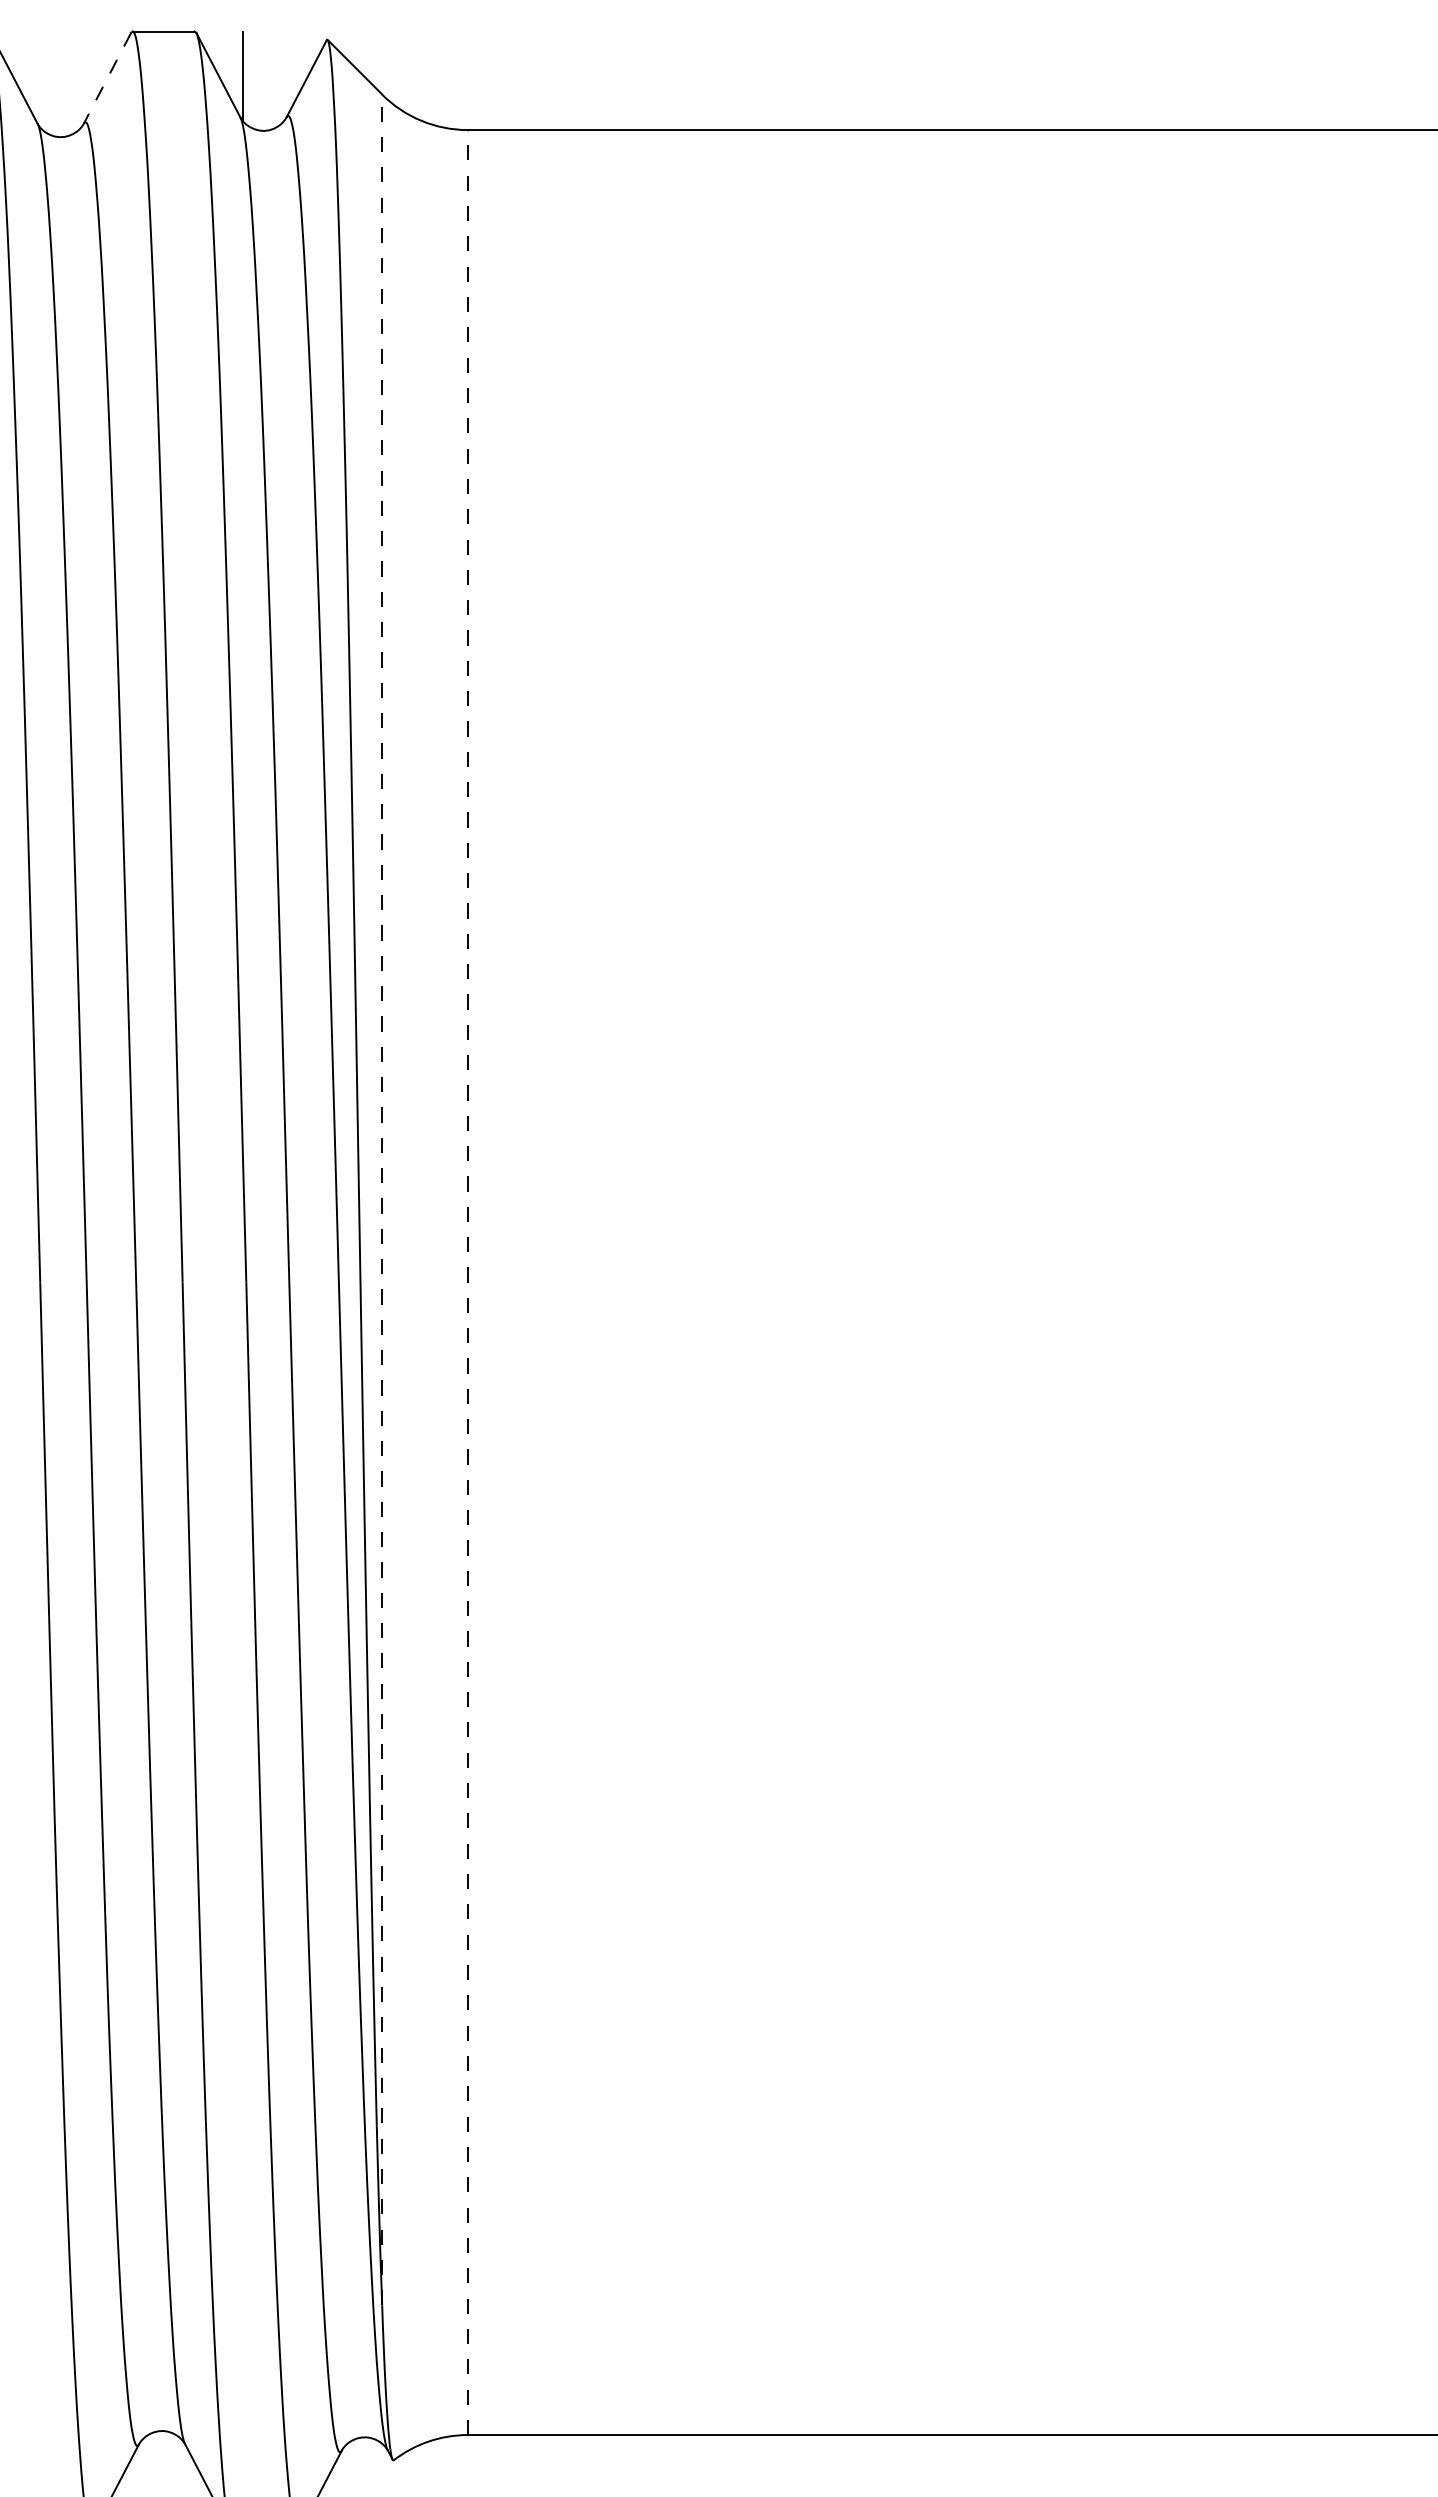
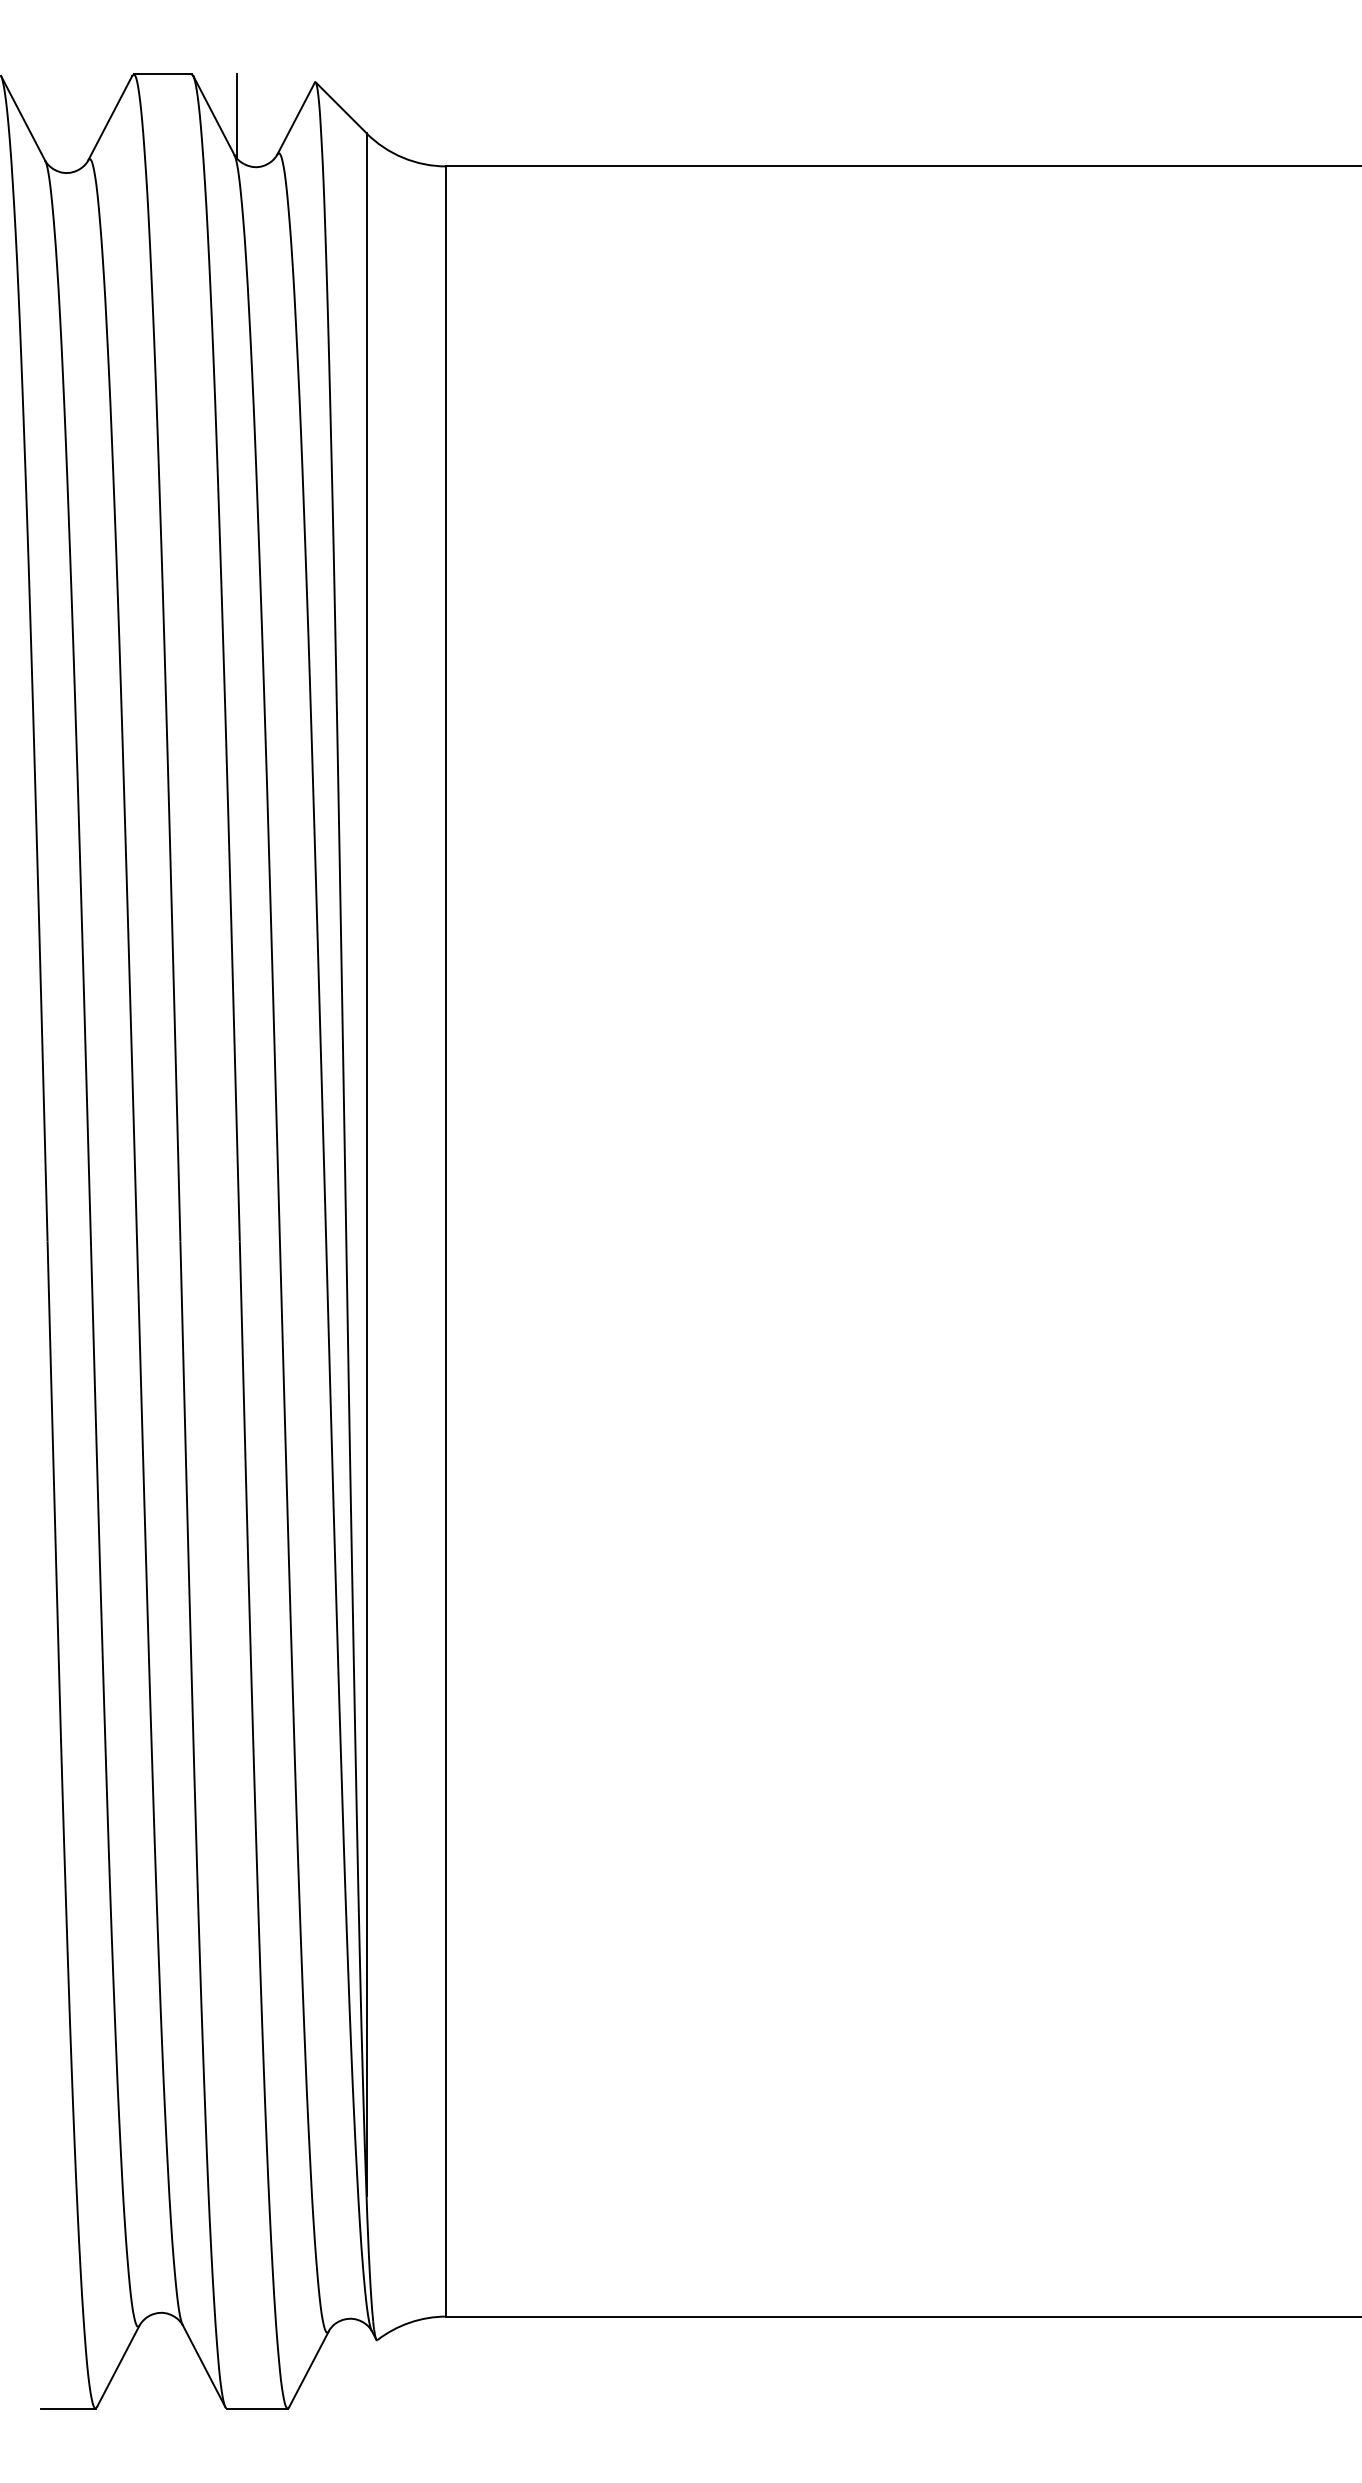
line: (107, 78) -> (110, 118), dashed -> solid
line: (382, 1198) -> (366, 1163), dashed -> solid
line: (467, 1282) -> (446, 1241), dashed -> solid

